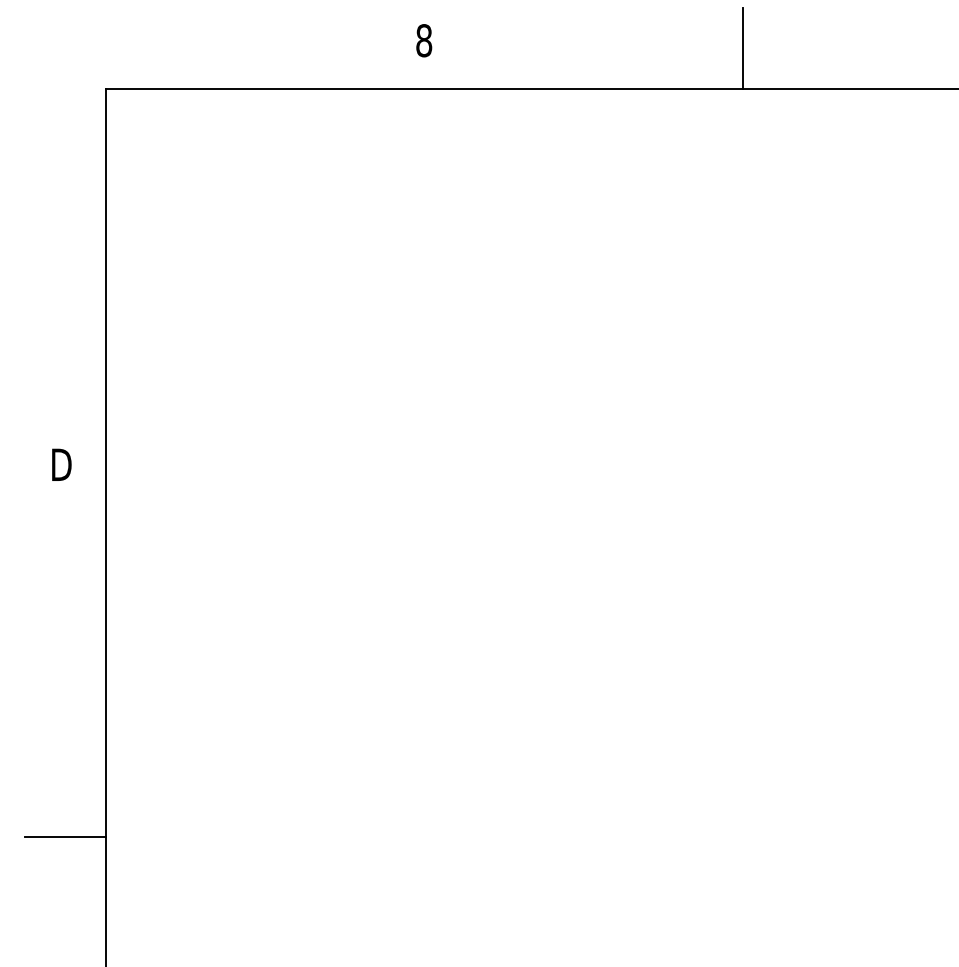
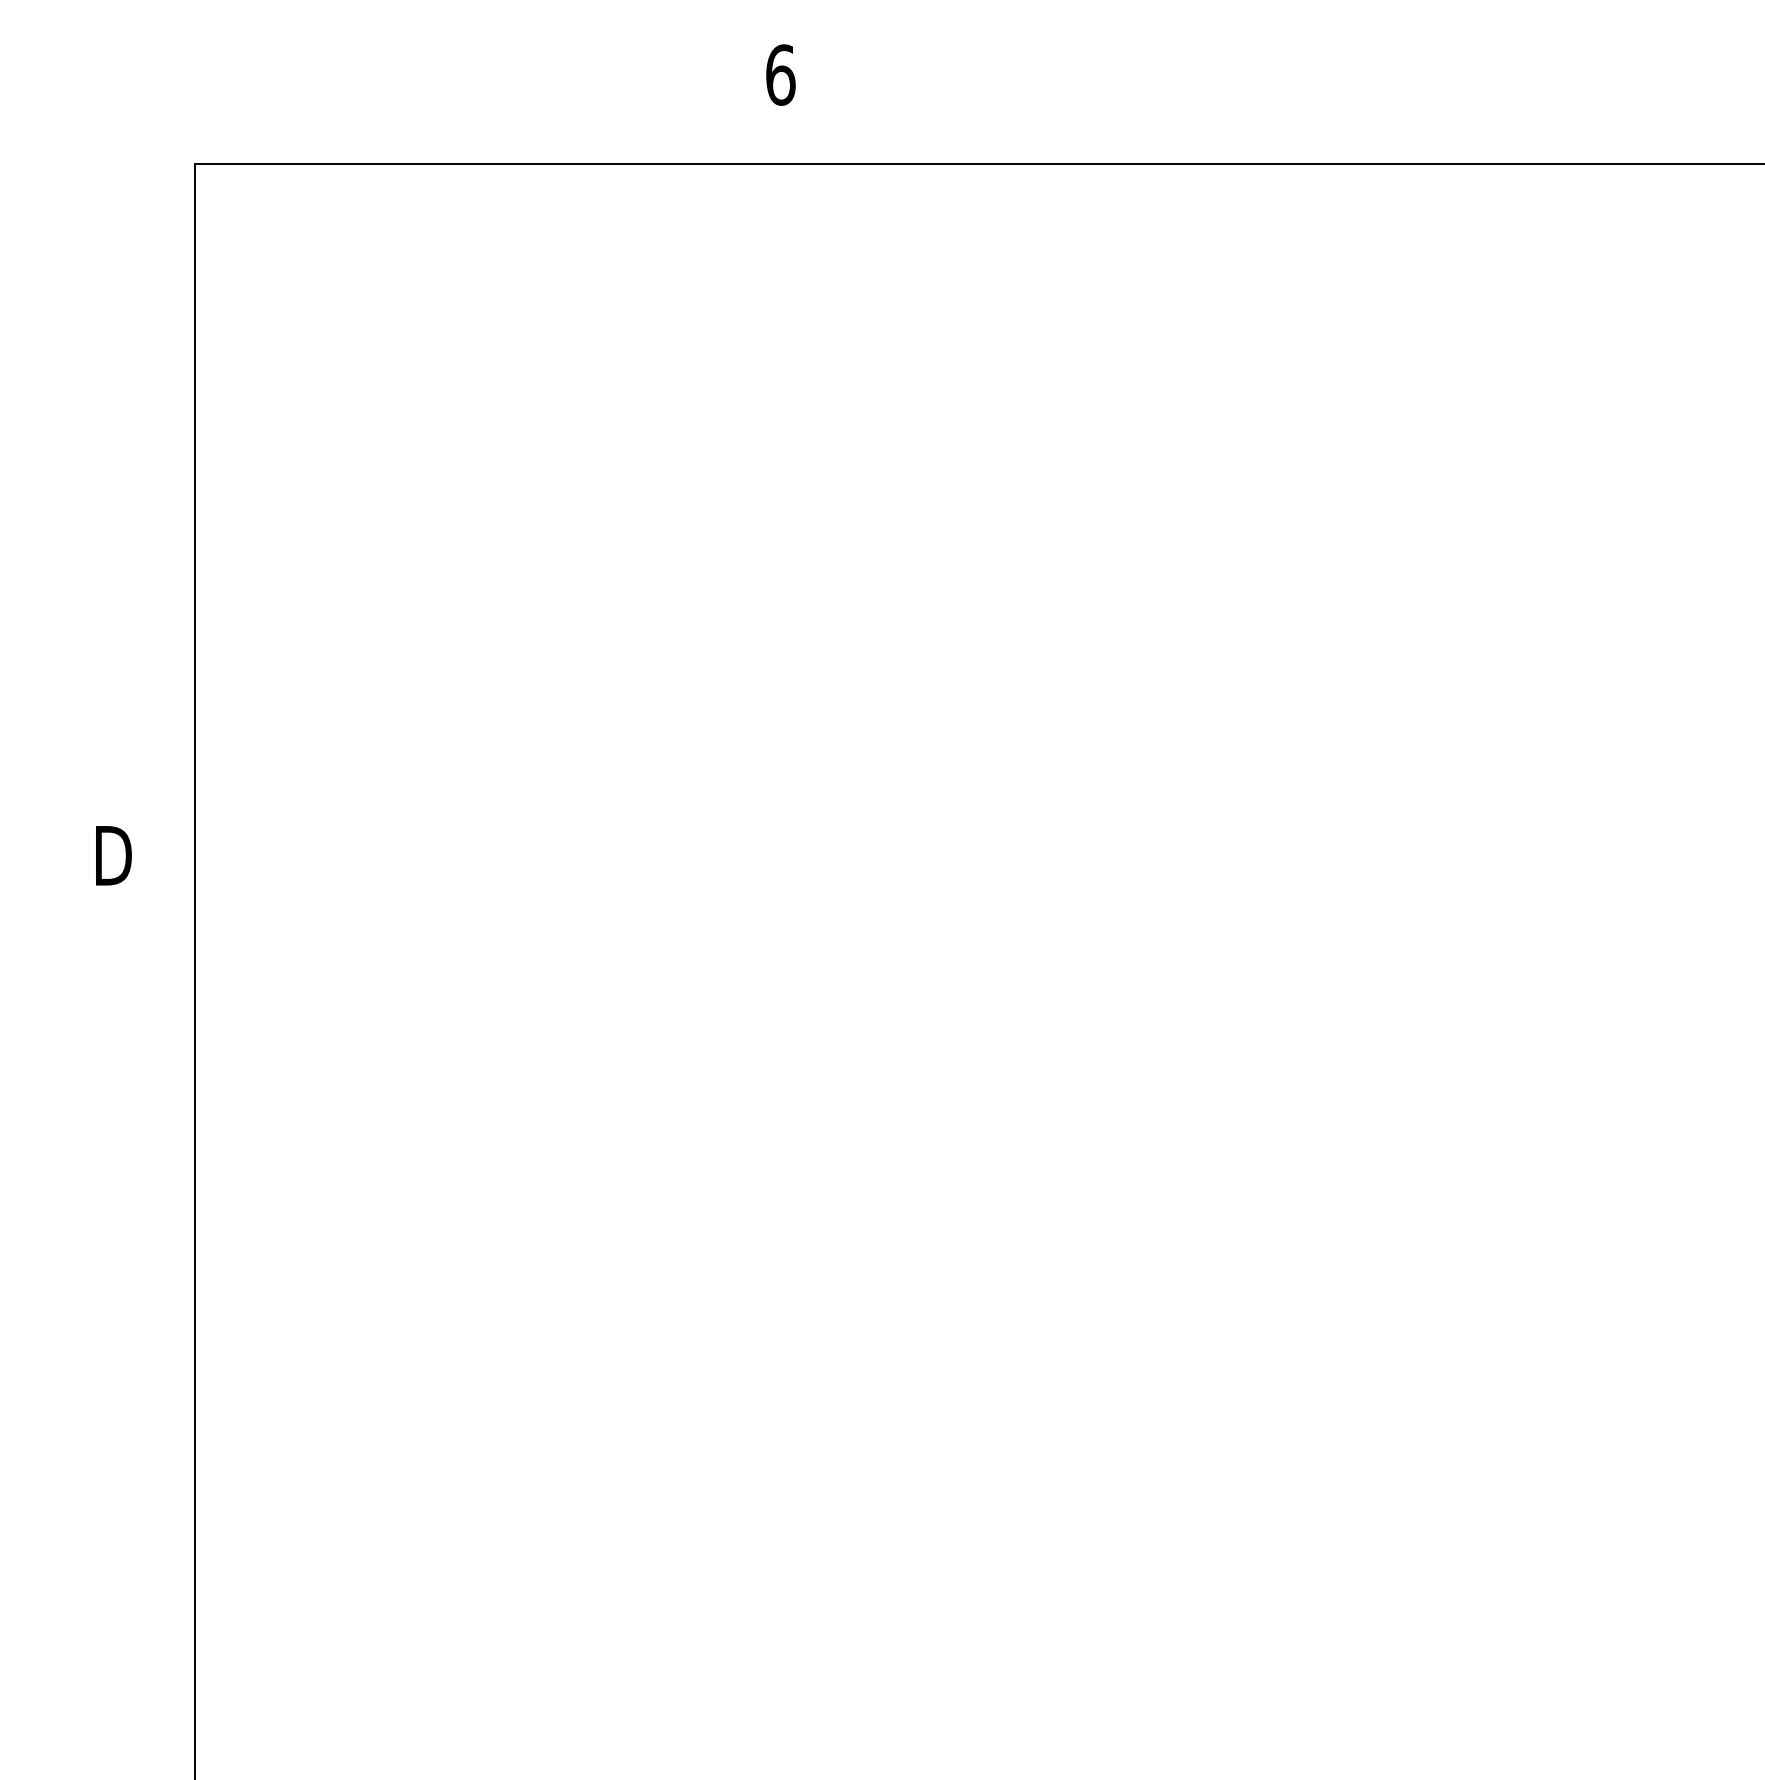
text: (424, 40) -> (781, 74), 8 -> 6
line: (742, 48) -> (1366, 89), removed
line: (65, 836) -> (120, 1539), removed

